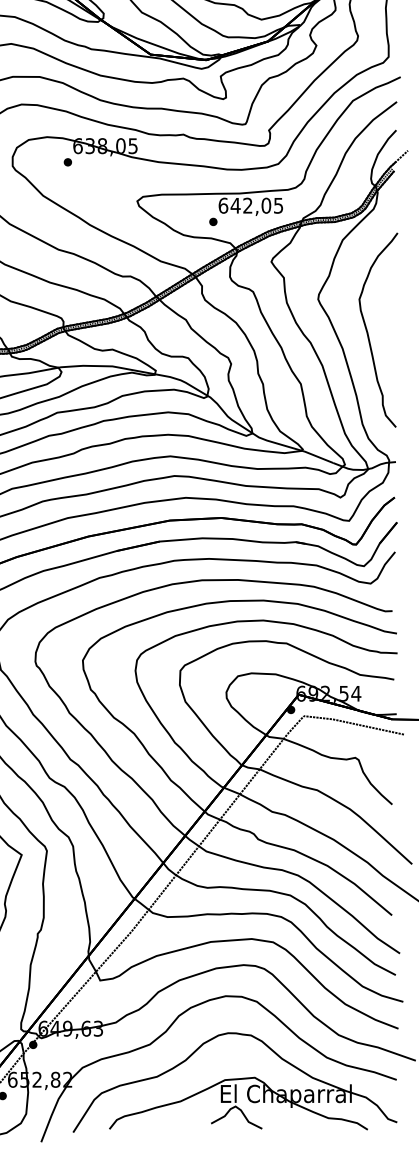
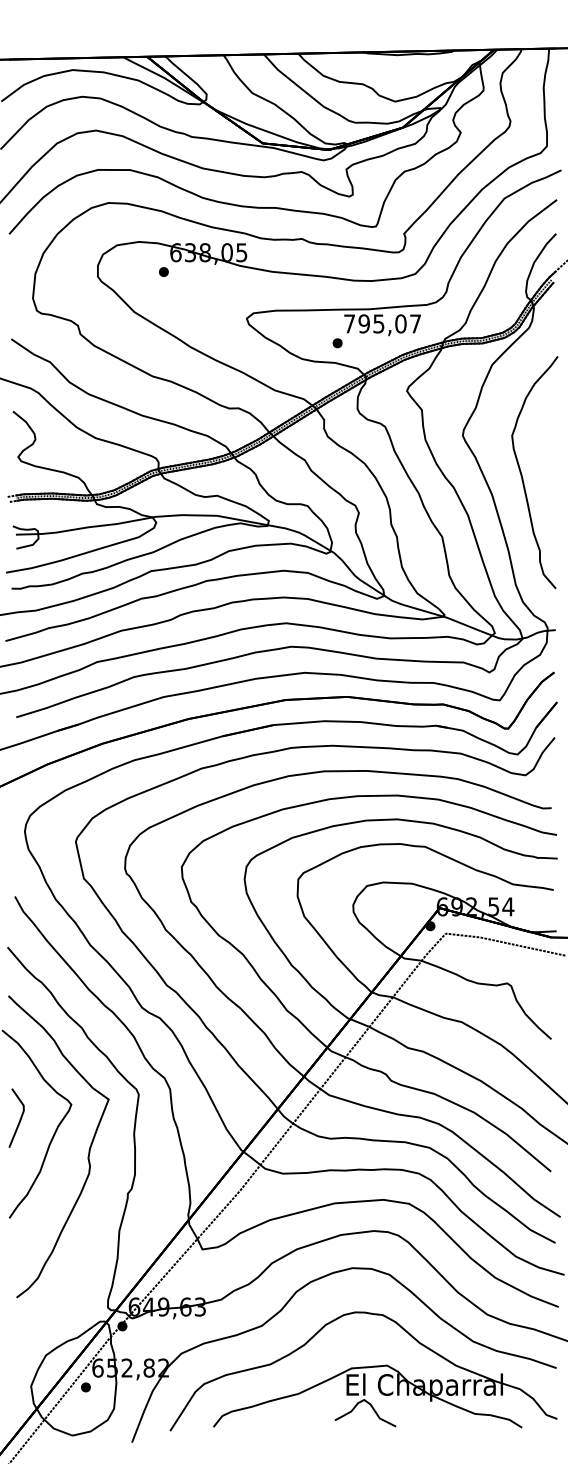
text: (250, 205) -> (382, 323), 642,05 -> 795,07

